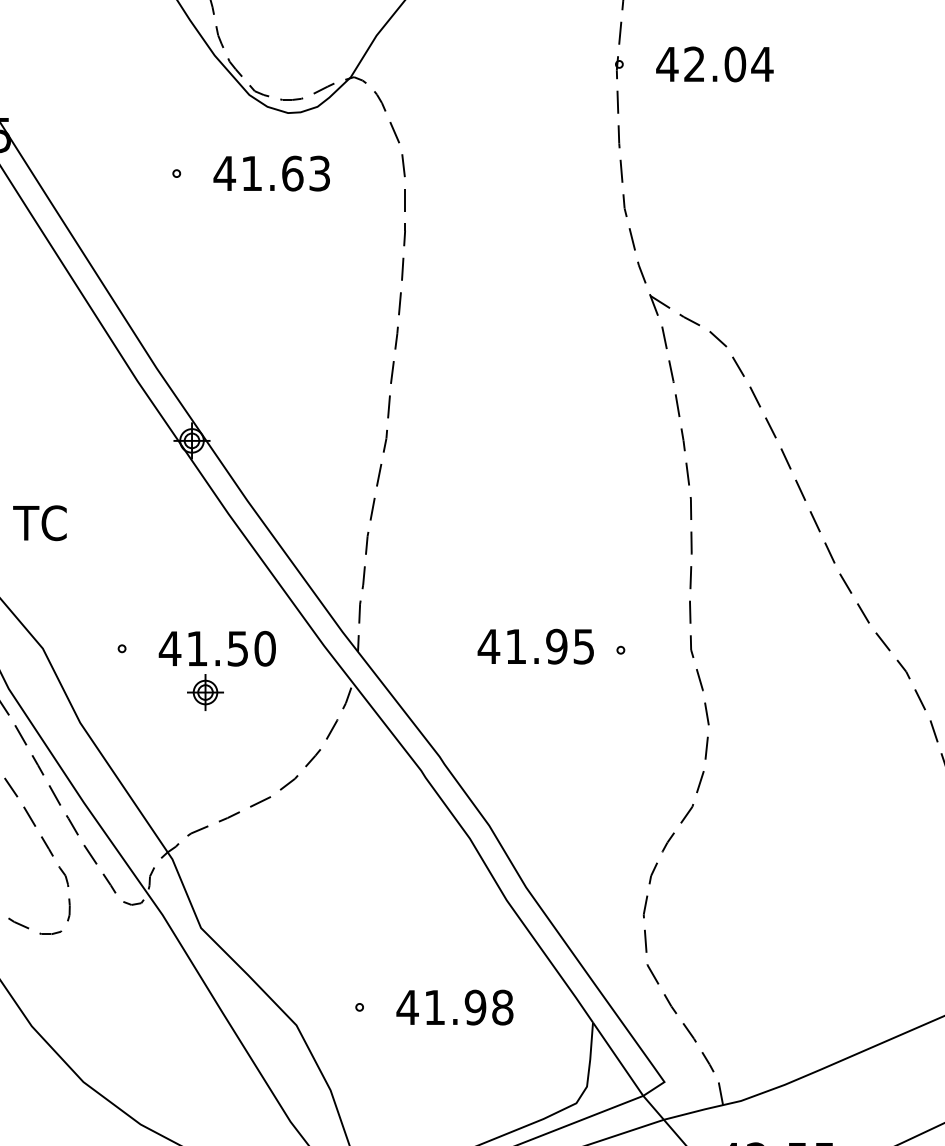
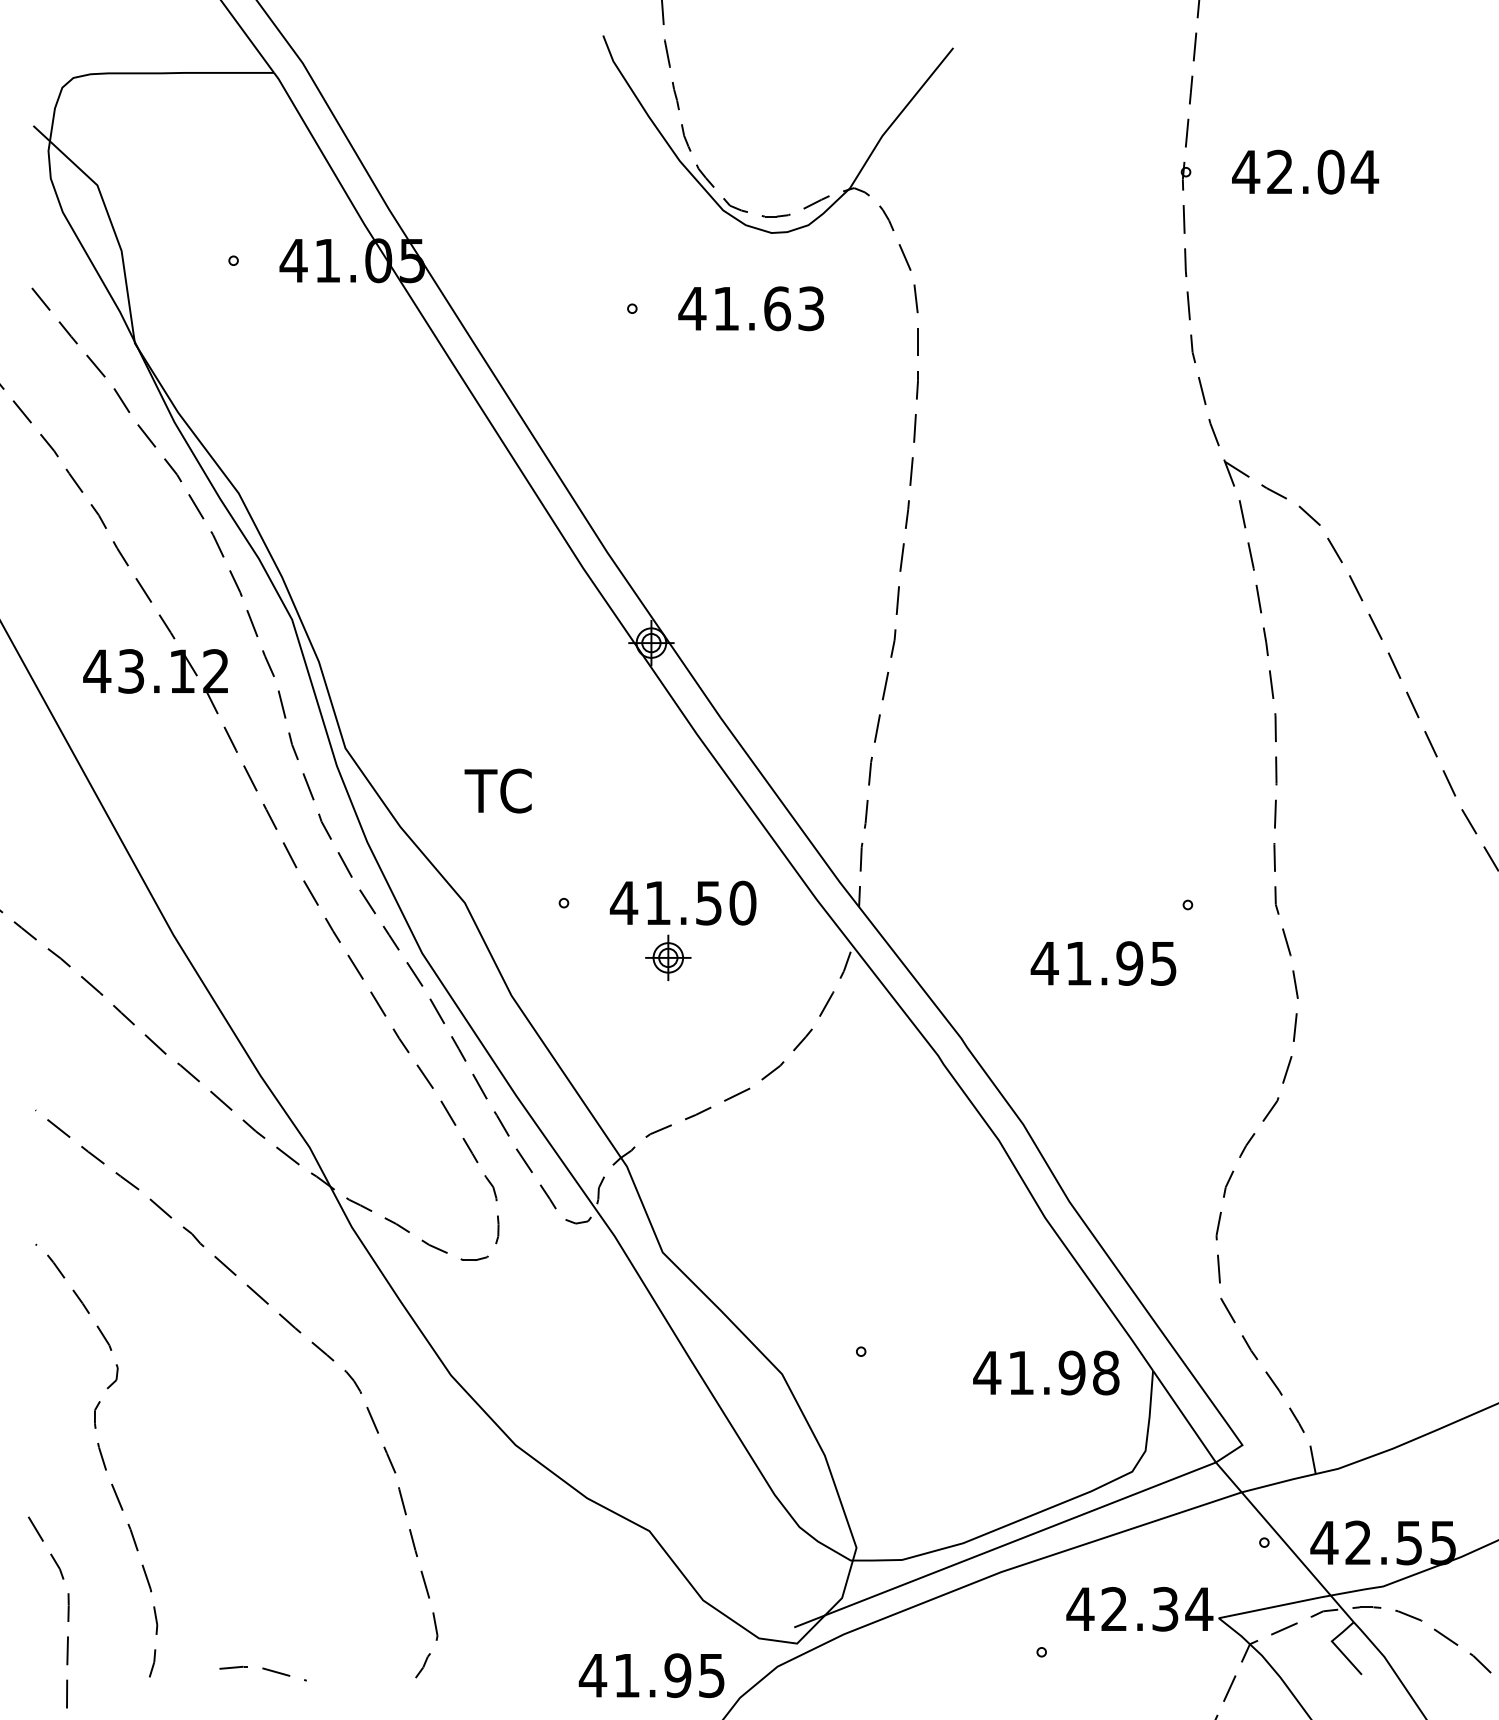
text: (39, 522) -> (497, 790), moved
text: (535, 646) -> (1103, 963), moved
text: (455, 1007) -> (1046, 1372), moved

